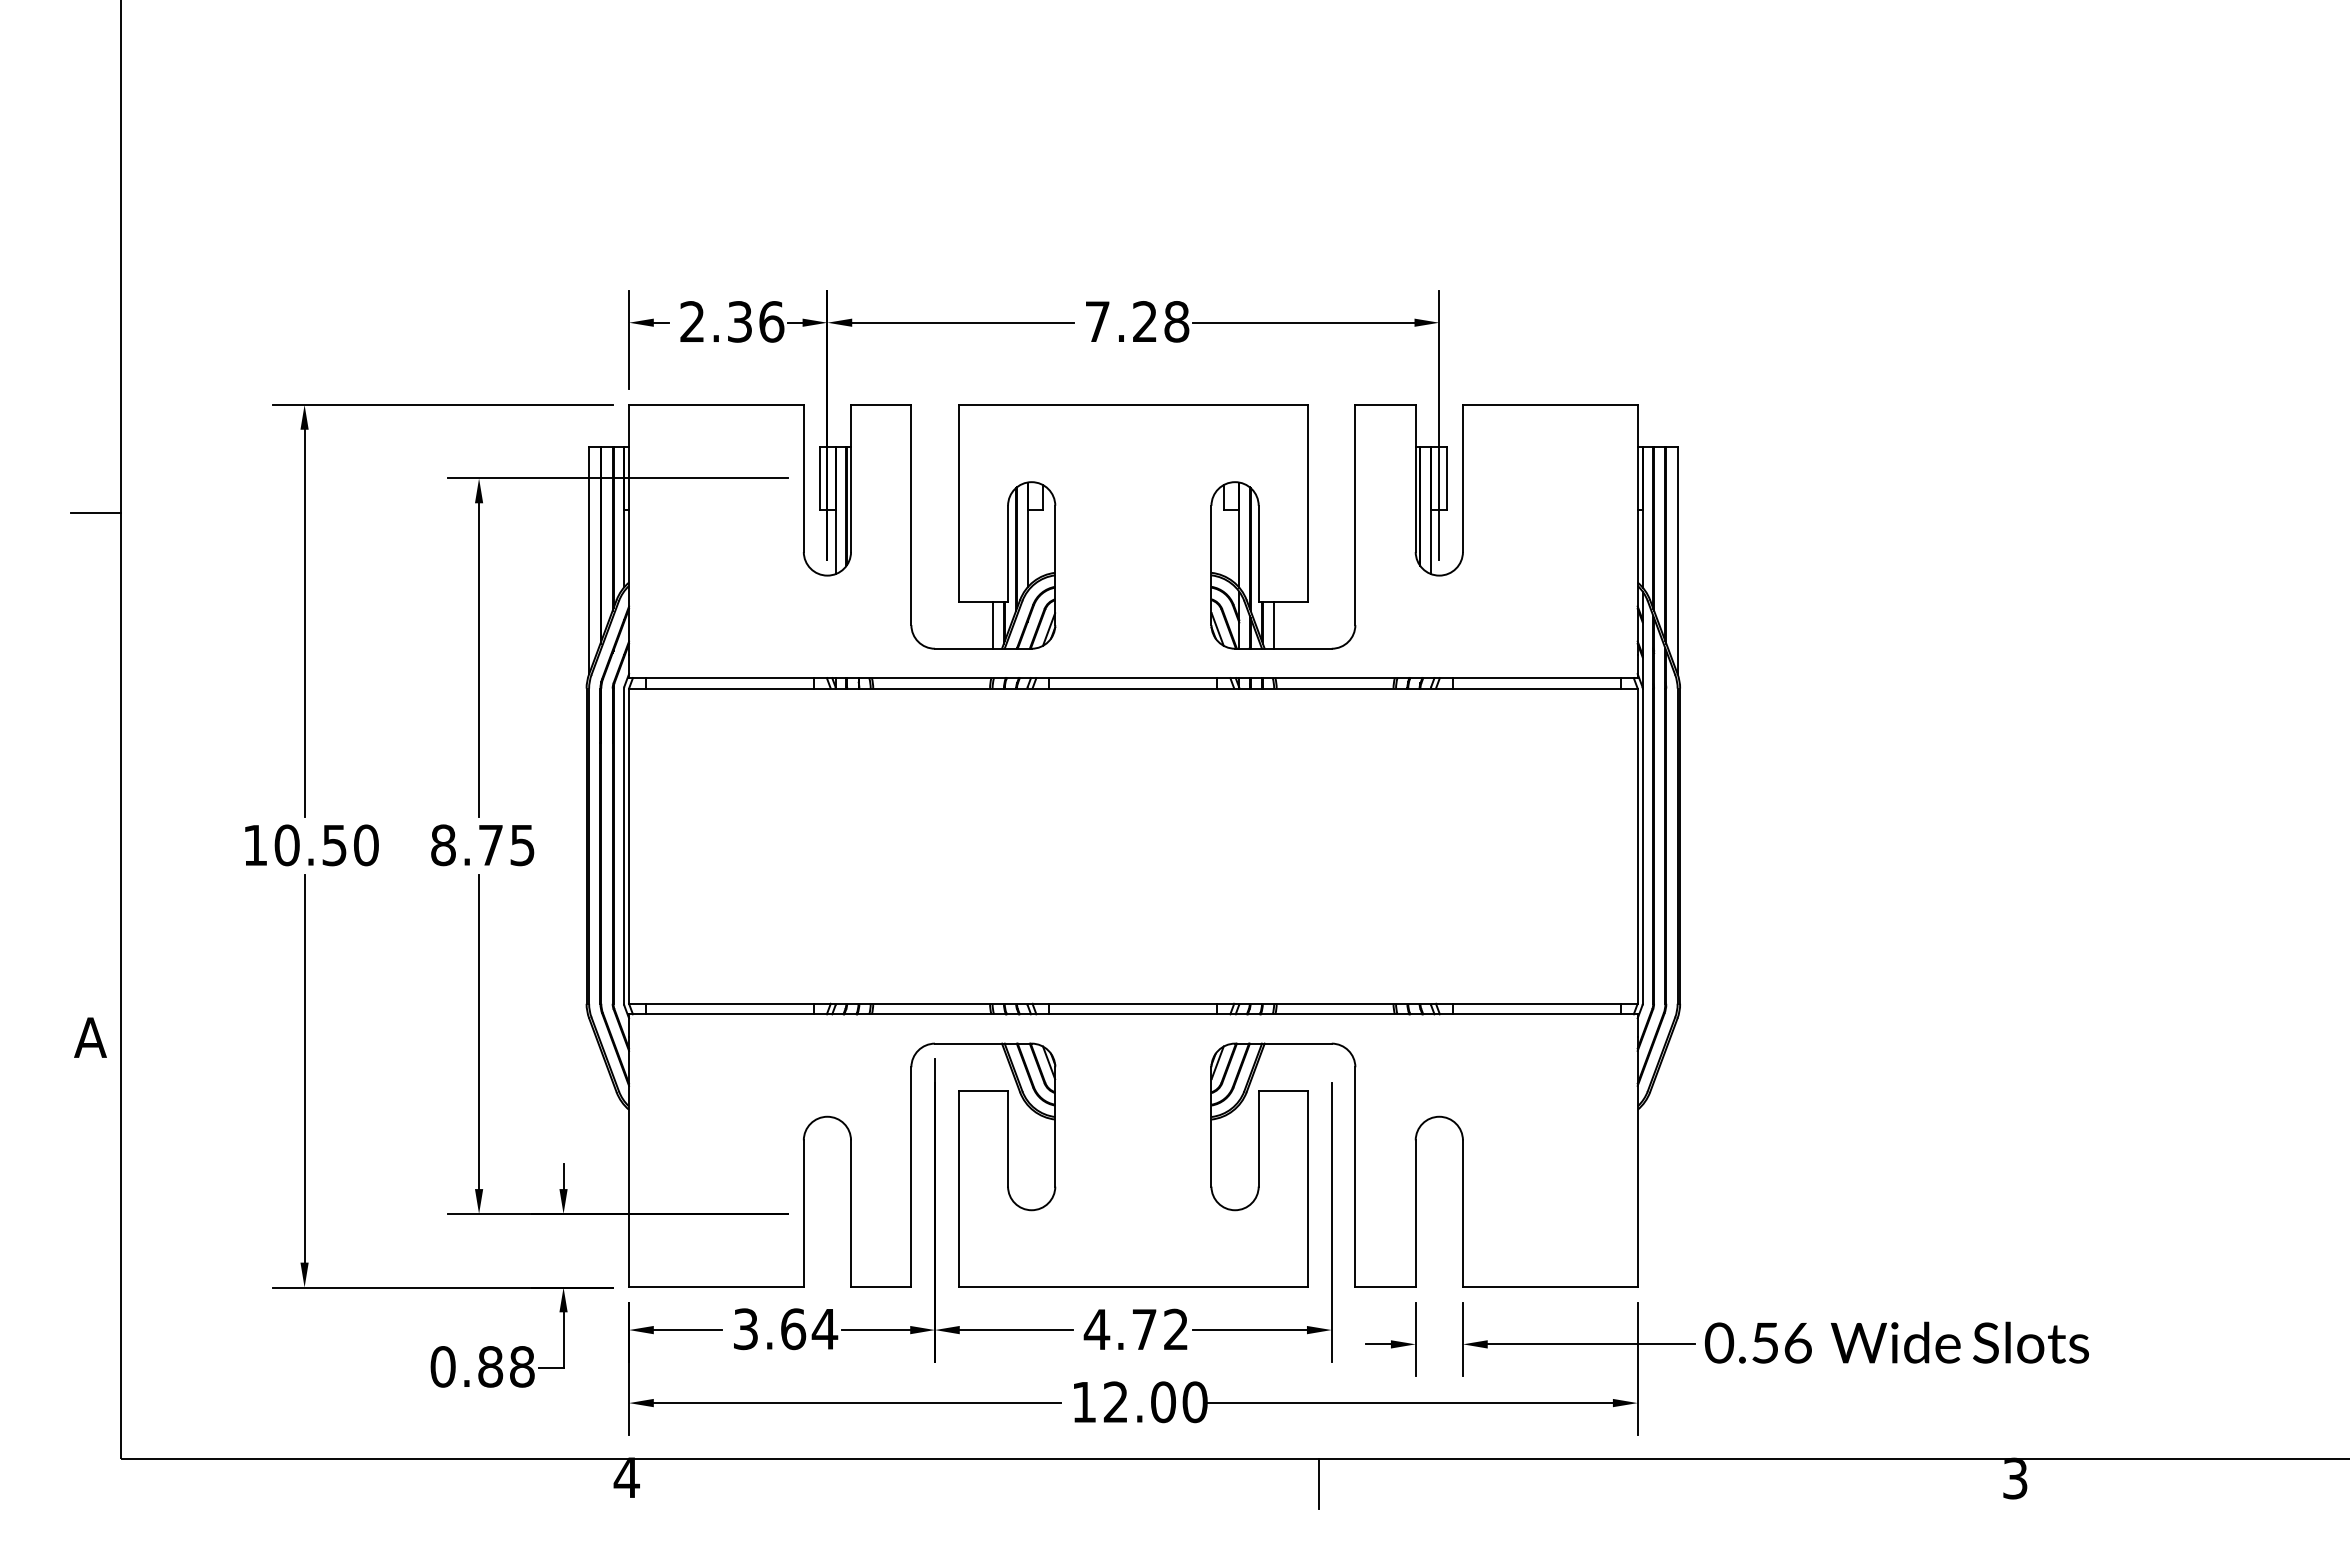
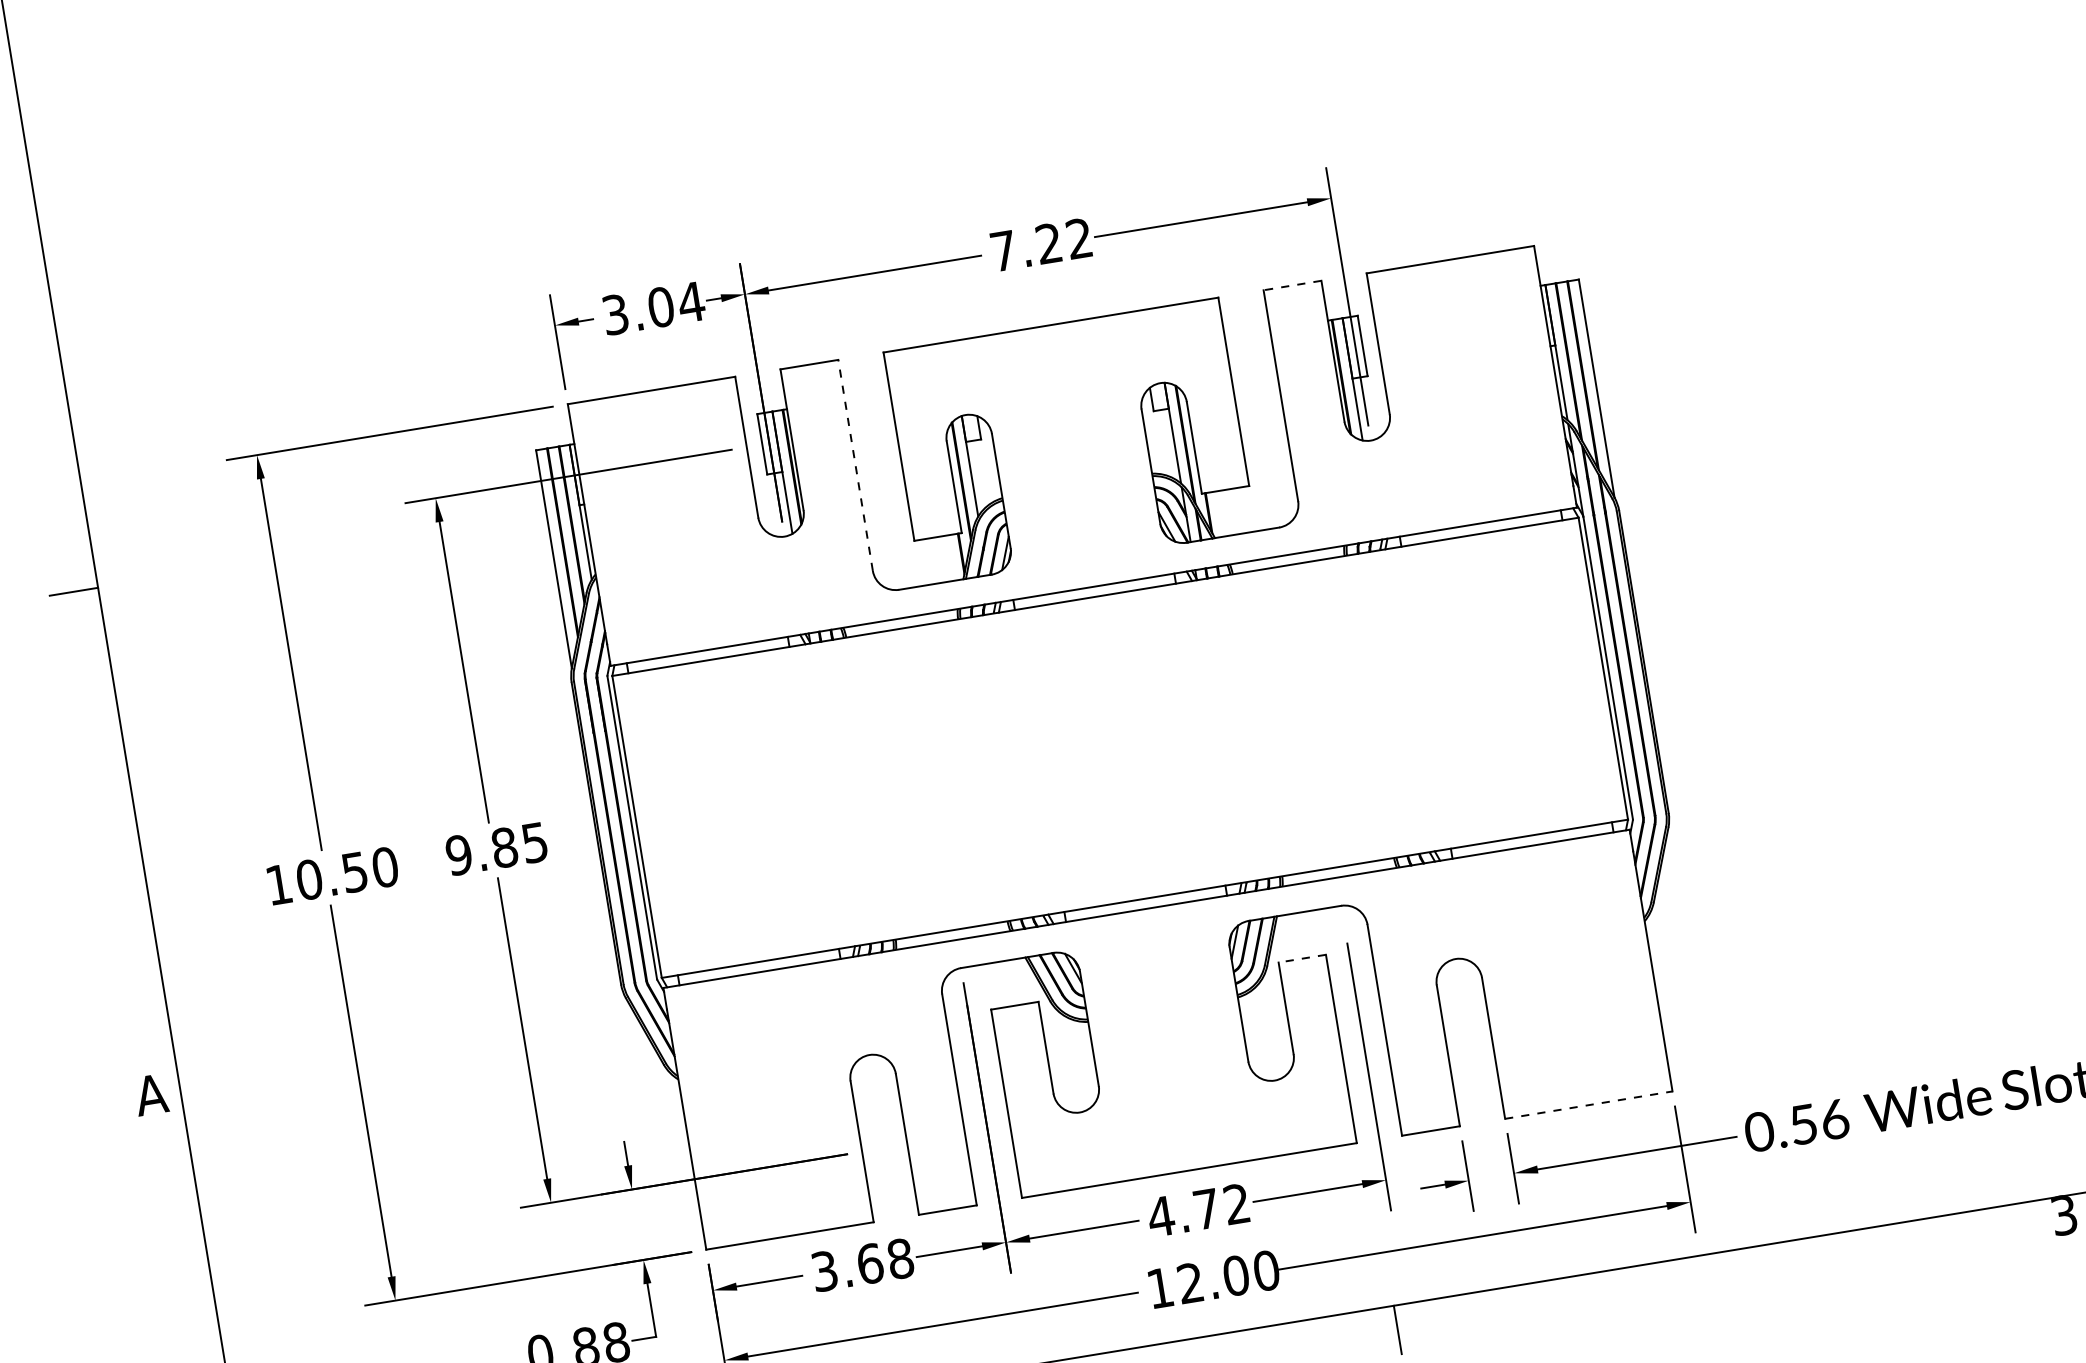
text: (732, 321) -> (653, 308), 2.36 -> 3.04
text: (1176, 321) -> (1079, 238), 7.28 -> 7.22
line: (1385, 404) -> (1292, 285), solid -> dashed
line: (911, 514) -> (855, 464), solid -> dashed
line: (992, 624) -> (950, 557), removed
line: (1274, 624) -> (1220, 513), removed
text: (466, 845) -> (481, 851), 8.75 -> 9.85
line: (1283, 1090) -> (1302, 958), solid -> dashed
line: (1550, 1287) -> (1588, 1105), solid -> dashed
text: (824, 1329) -> (900, 1259), 3.64 -> 3.68

